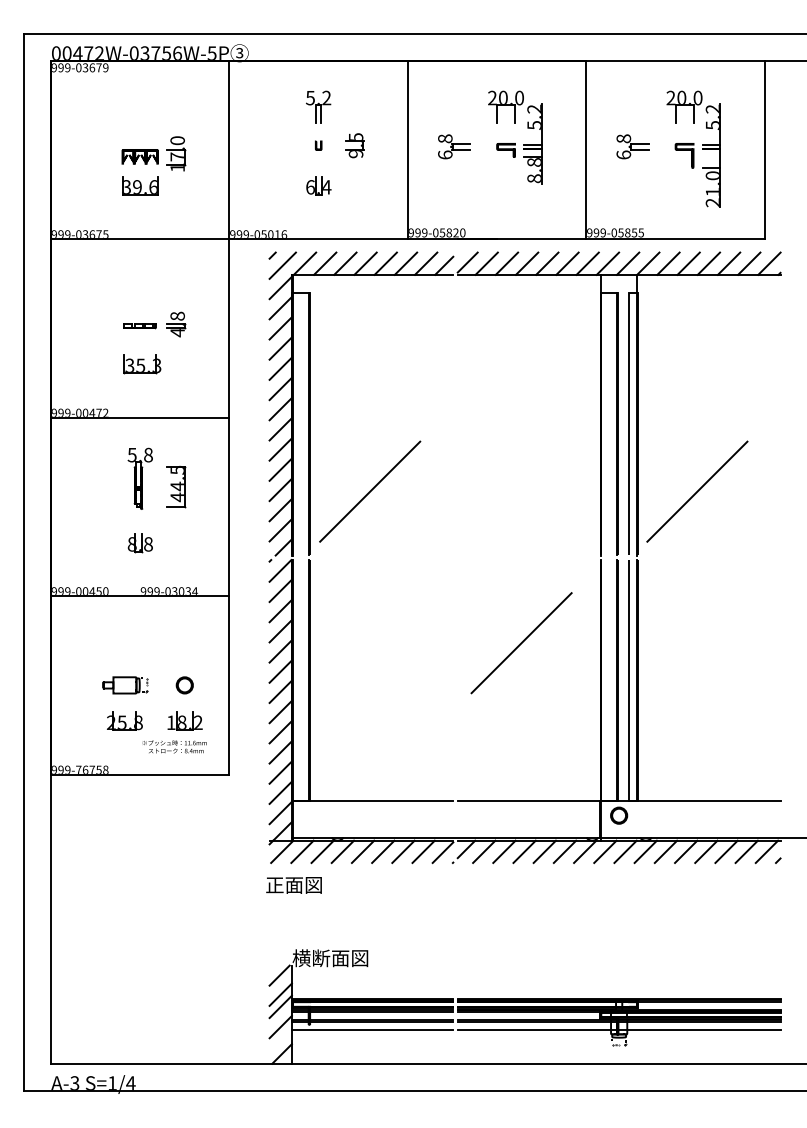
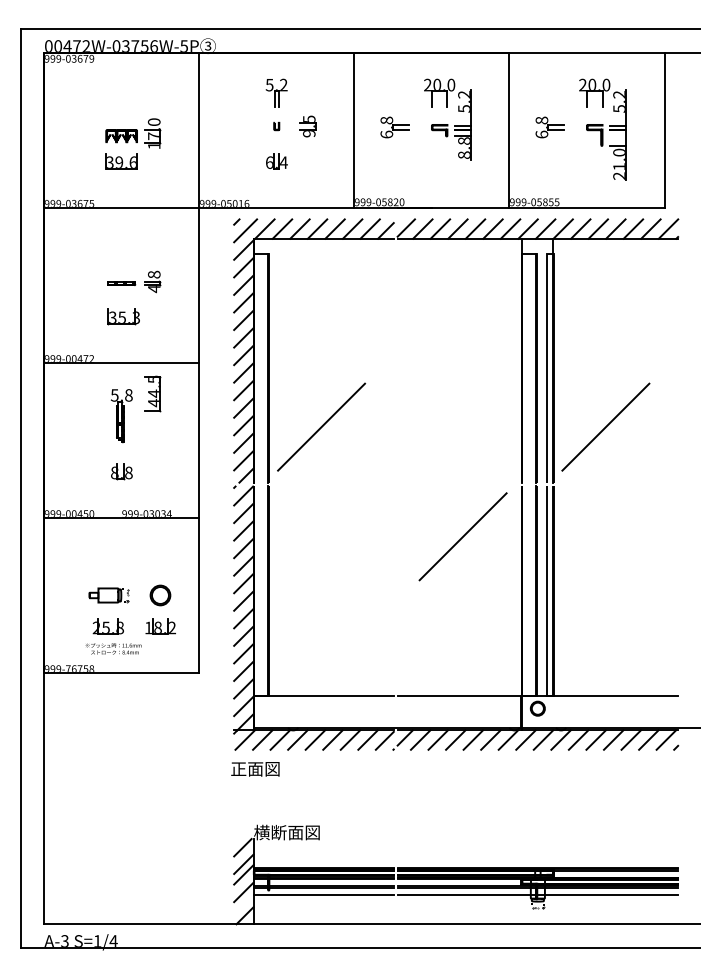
part: (175, 486) -> (152, 393), moved
line: (520, 642) -> (462, 536), moved
circle: (184, 685) -> (160, 595), size x1.4
text: (174, 746) -> (113, 648), moved

